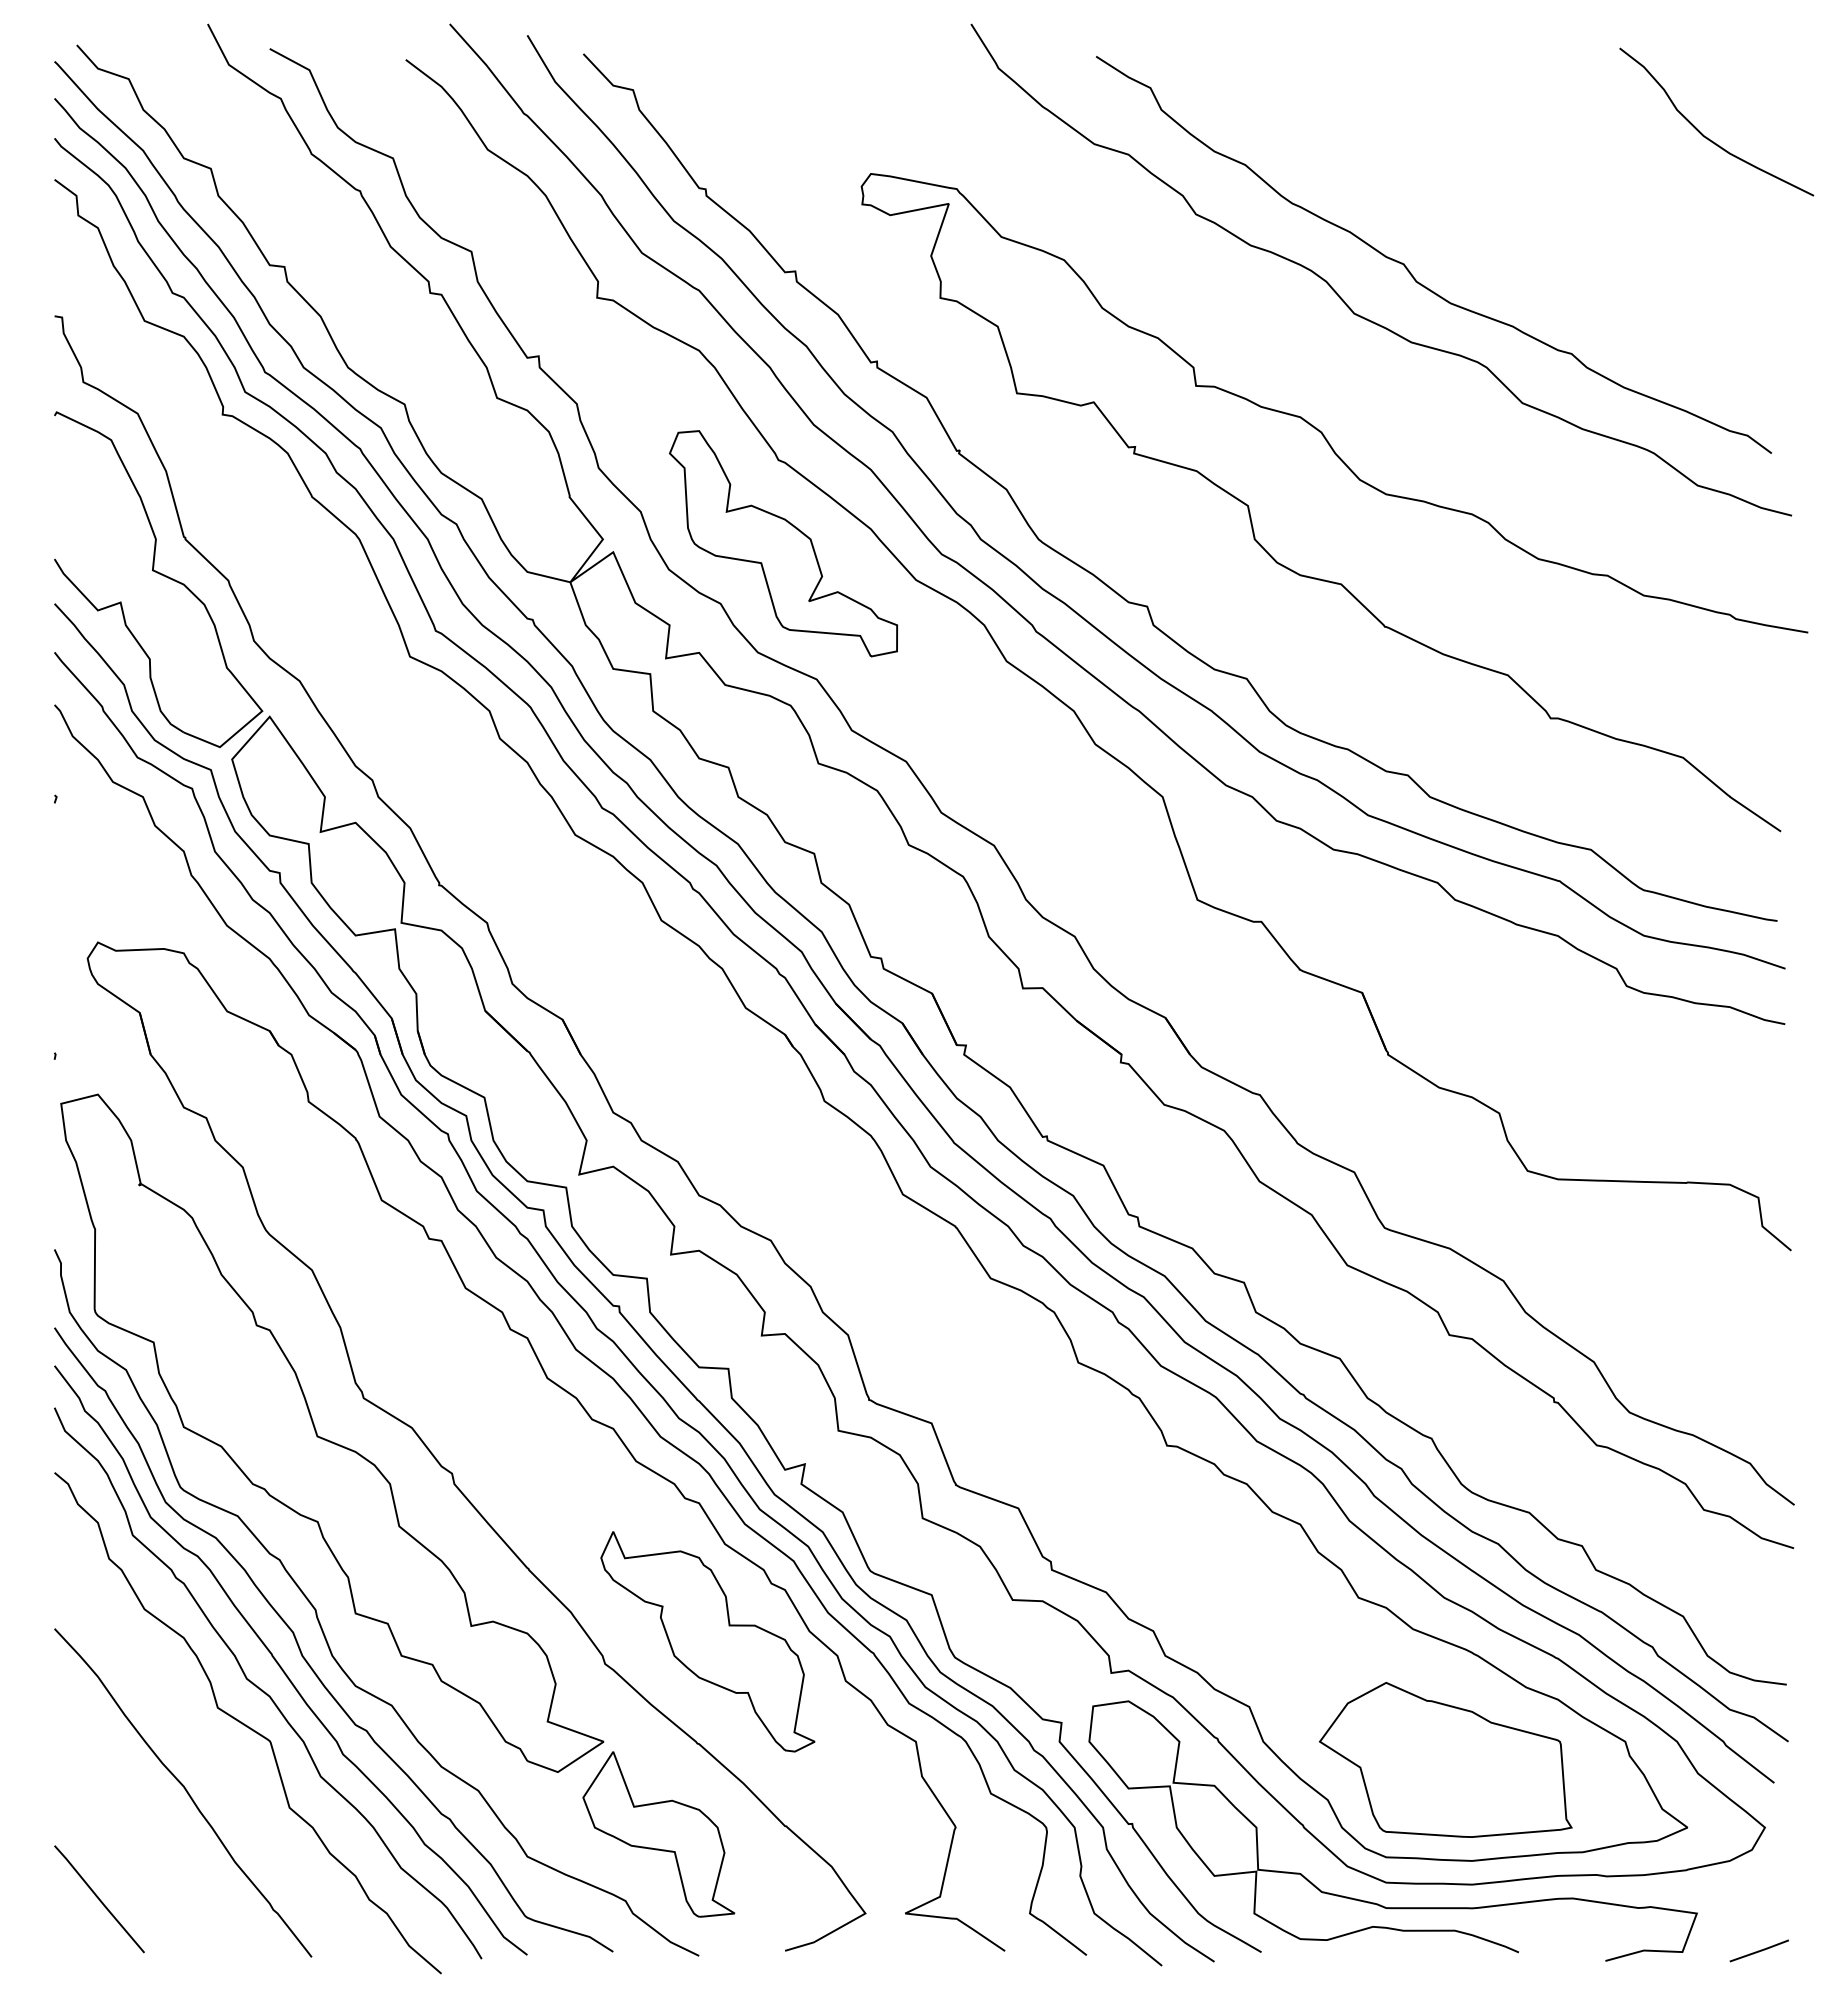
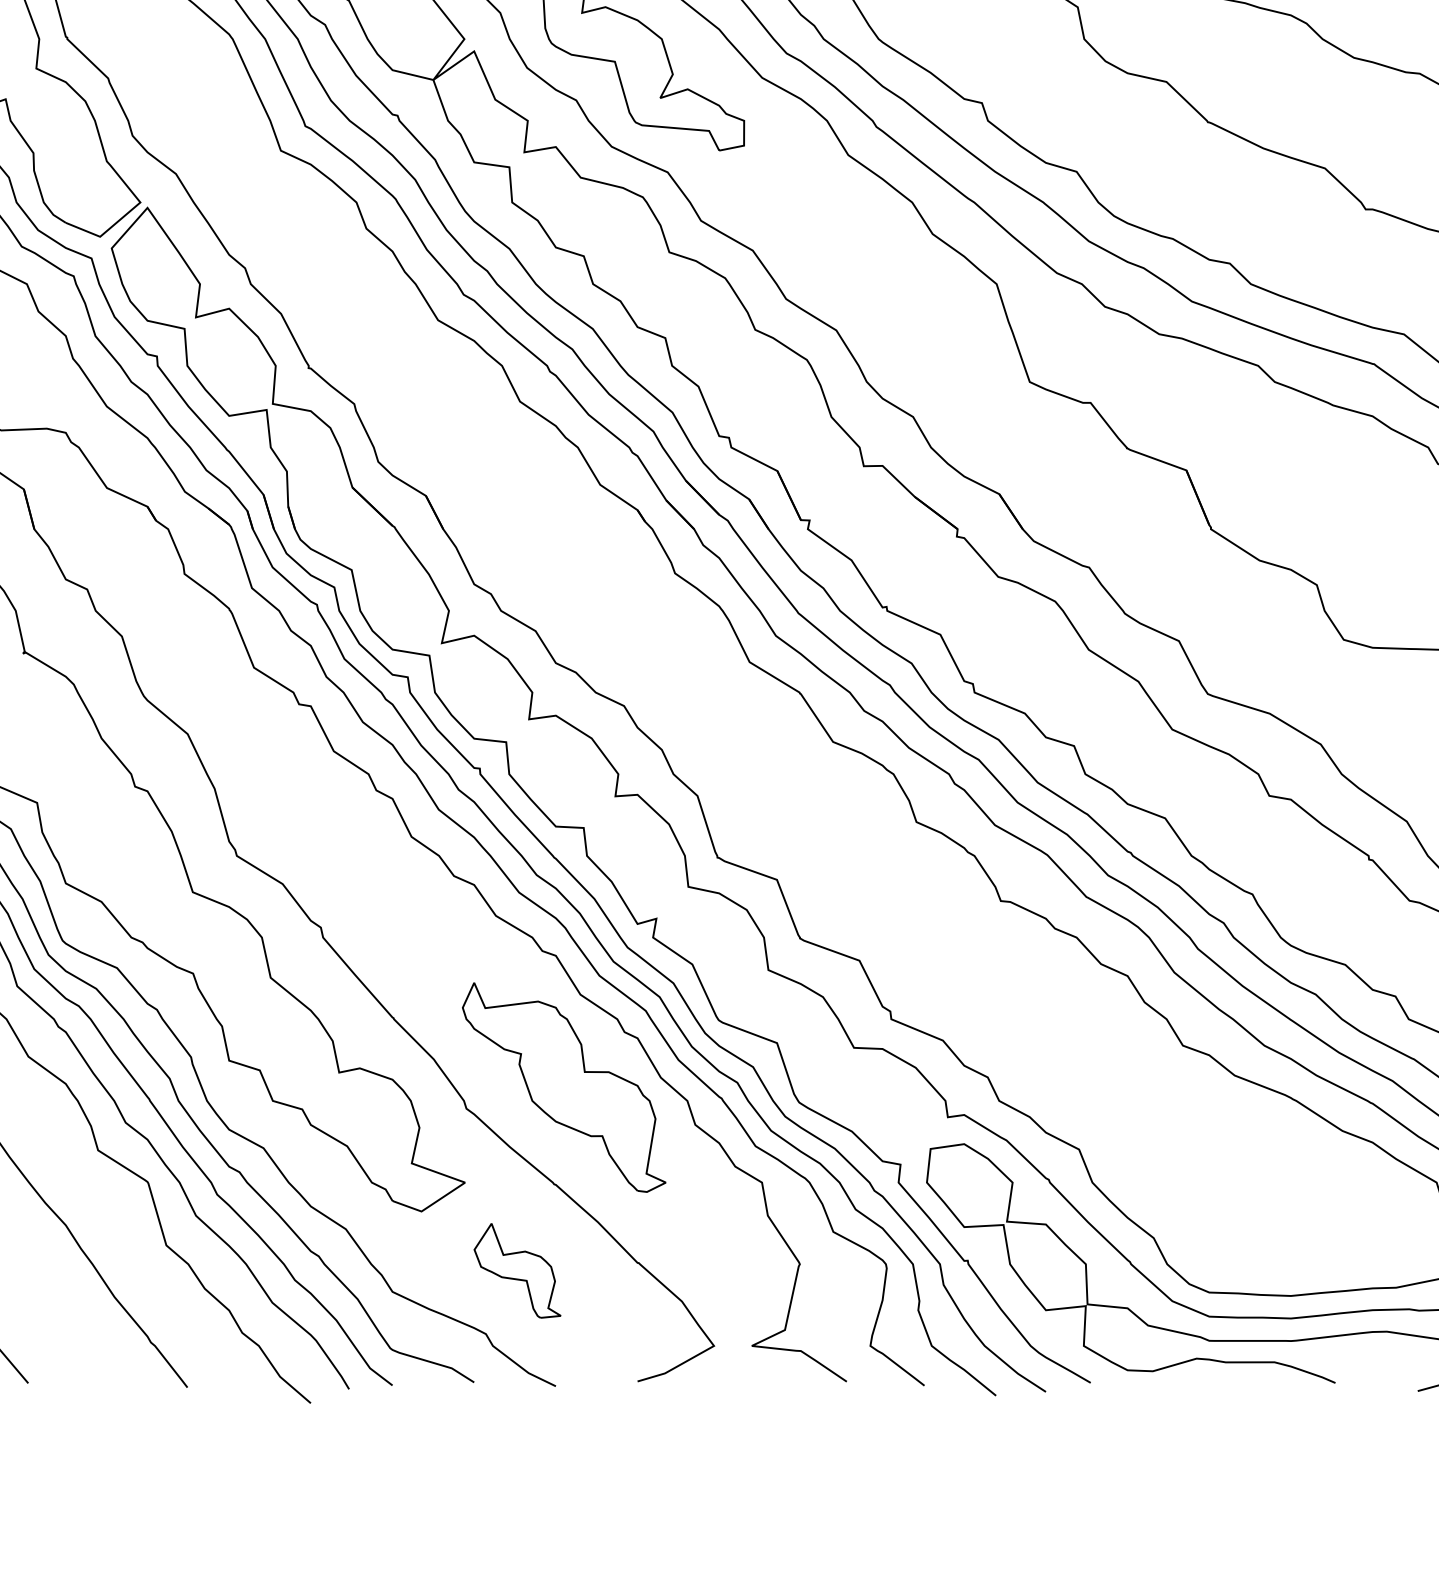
part: (1445, 1759) -> (1265, 1199), removed
part: (658, 1834) -> (517, 1270), size x0.6

